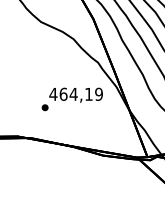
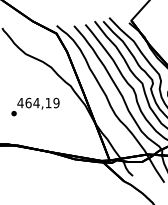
text: (72, 98) -> (35, 106), moved

